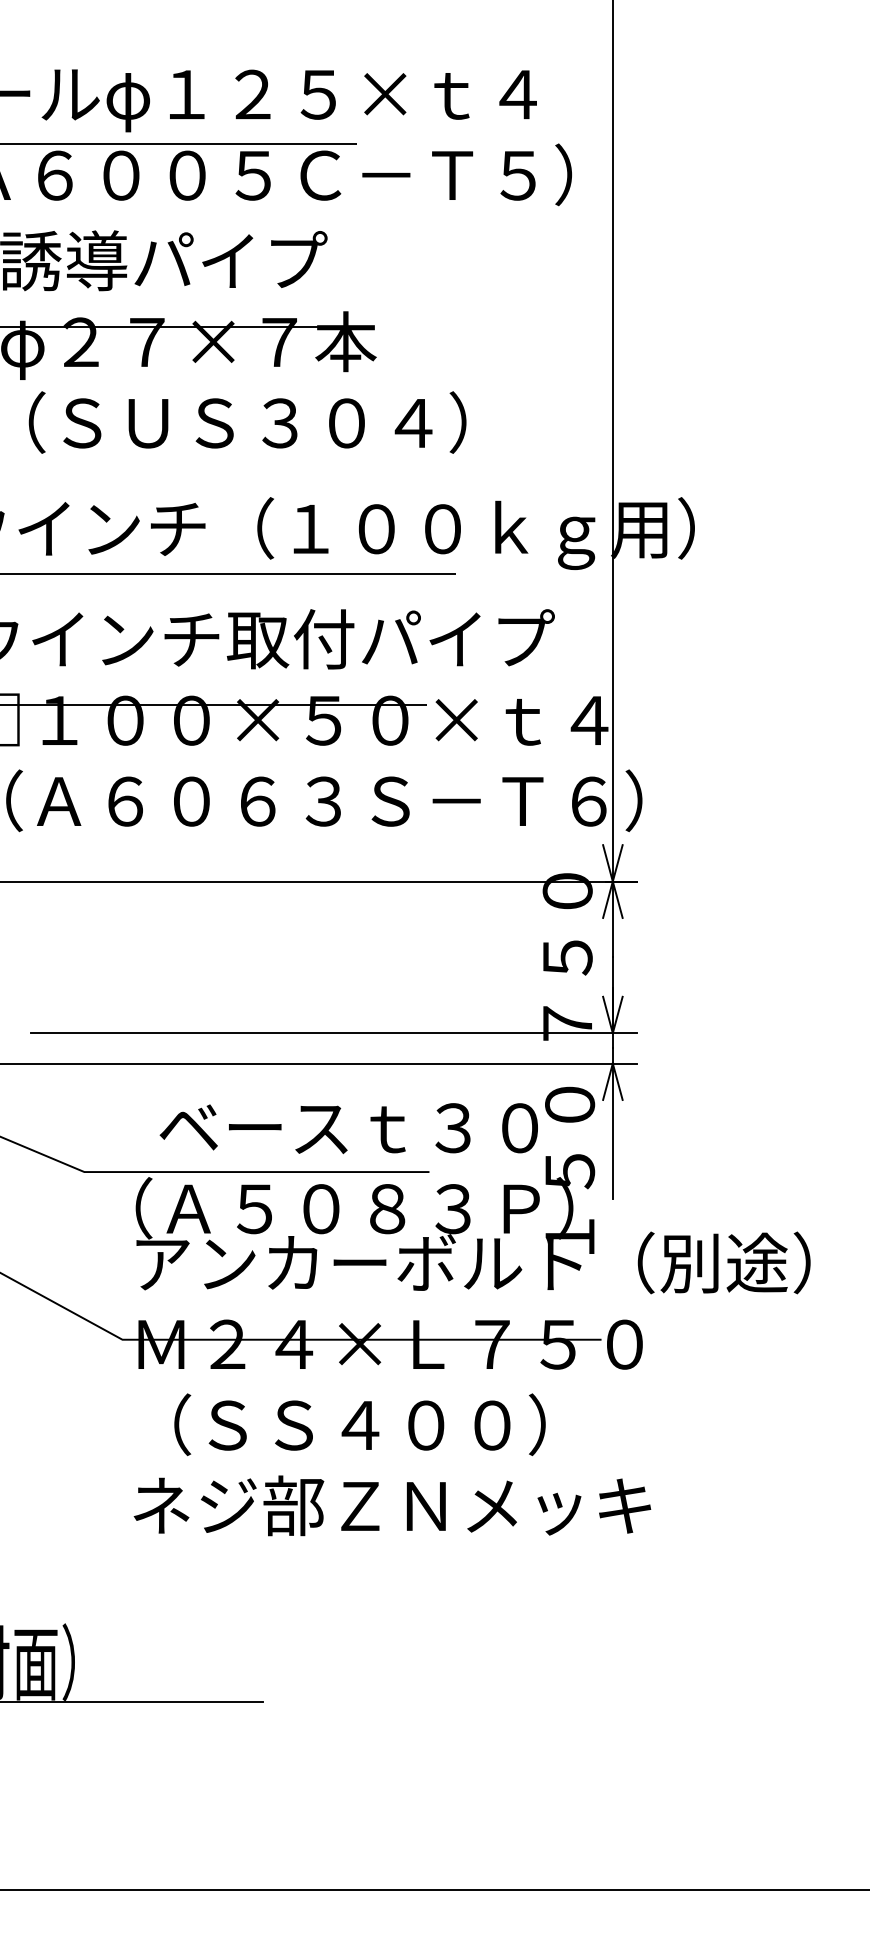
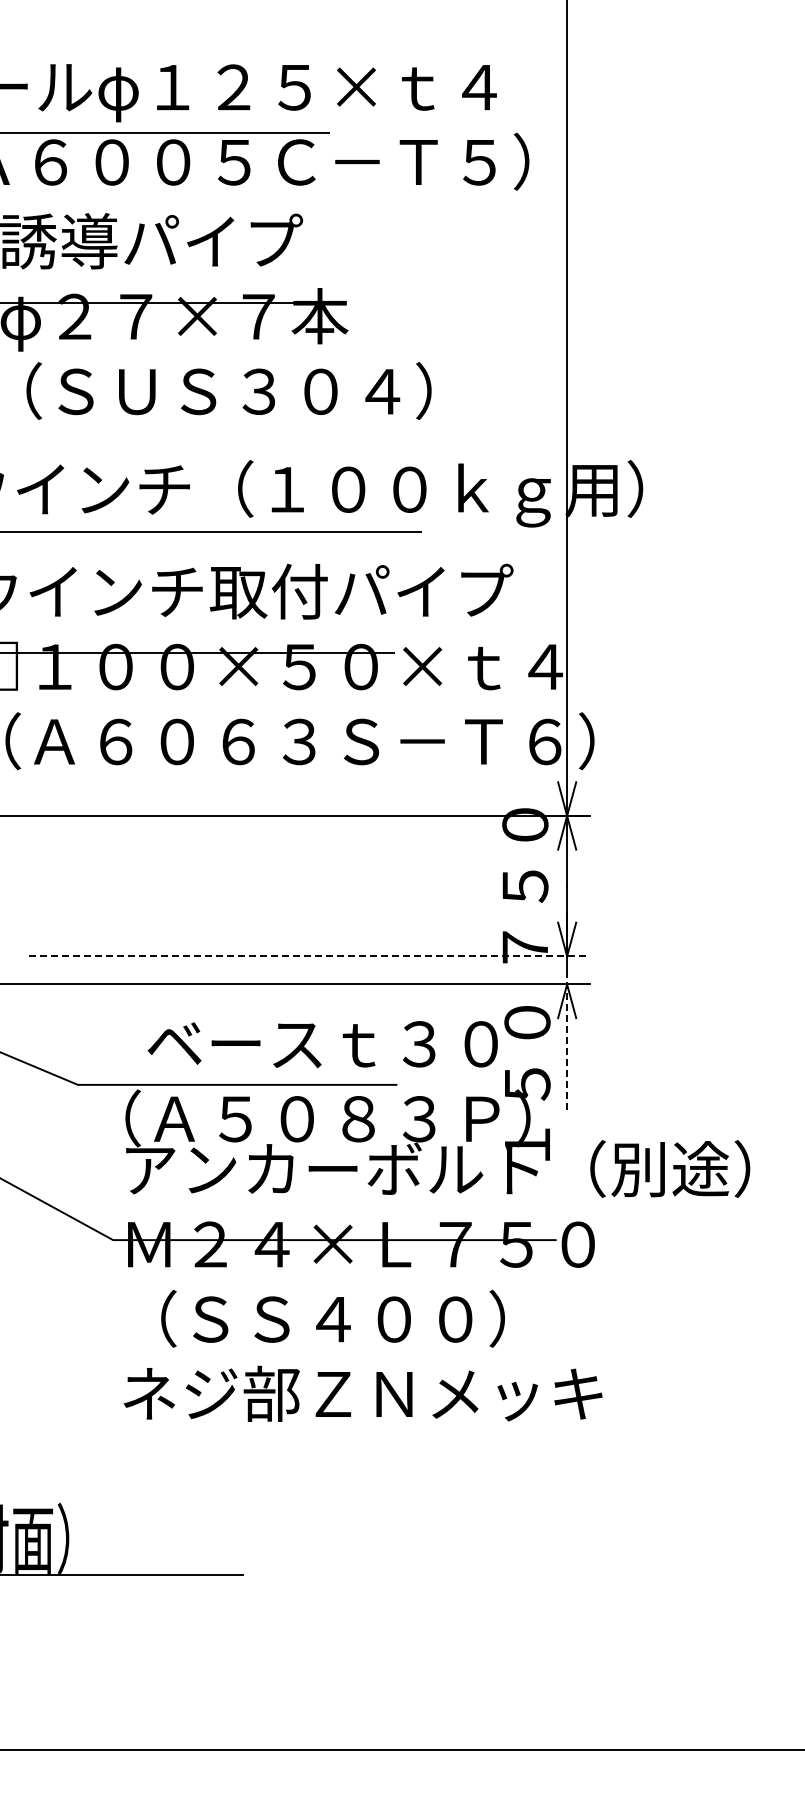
line: (334, 1033) -> (309, 956), solid -> dashed
line: (613, 1124) -> (567, 1040), solid -> dashed

